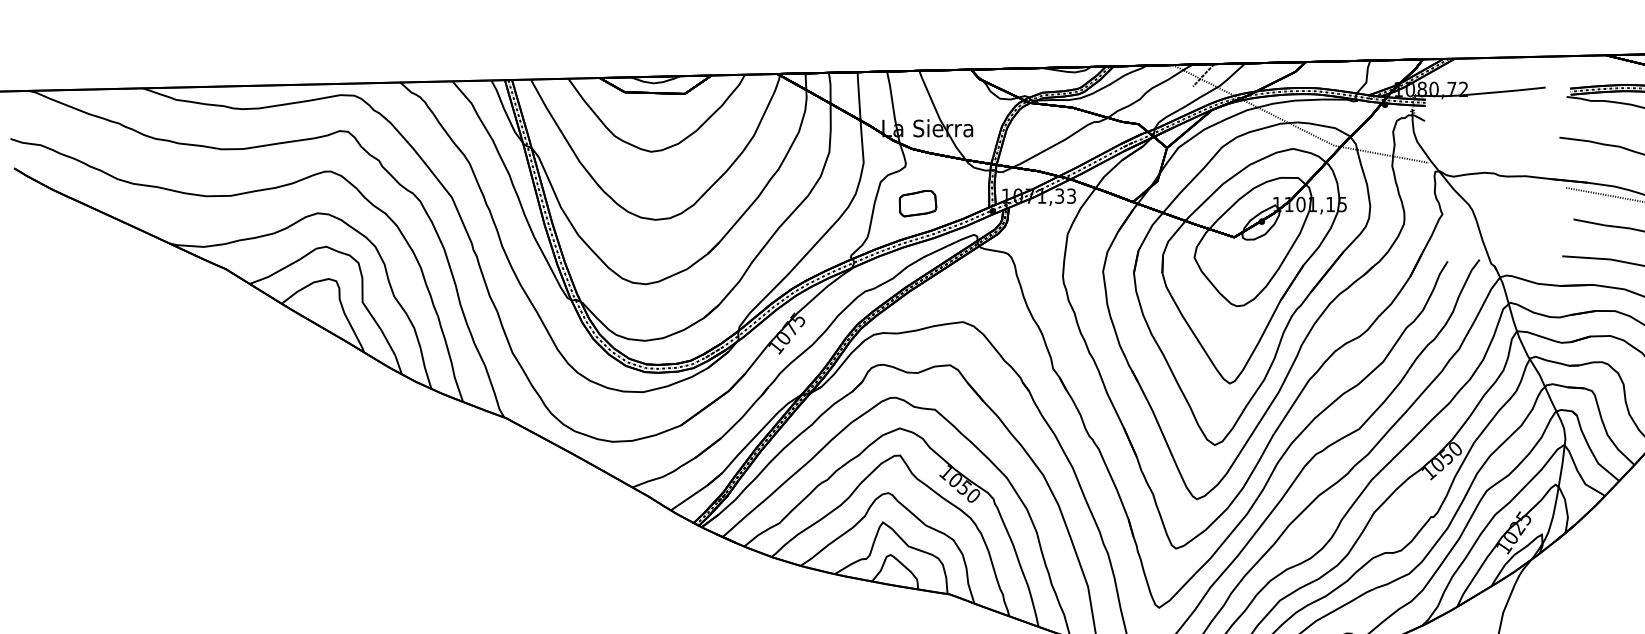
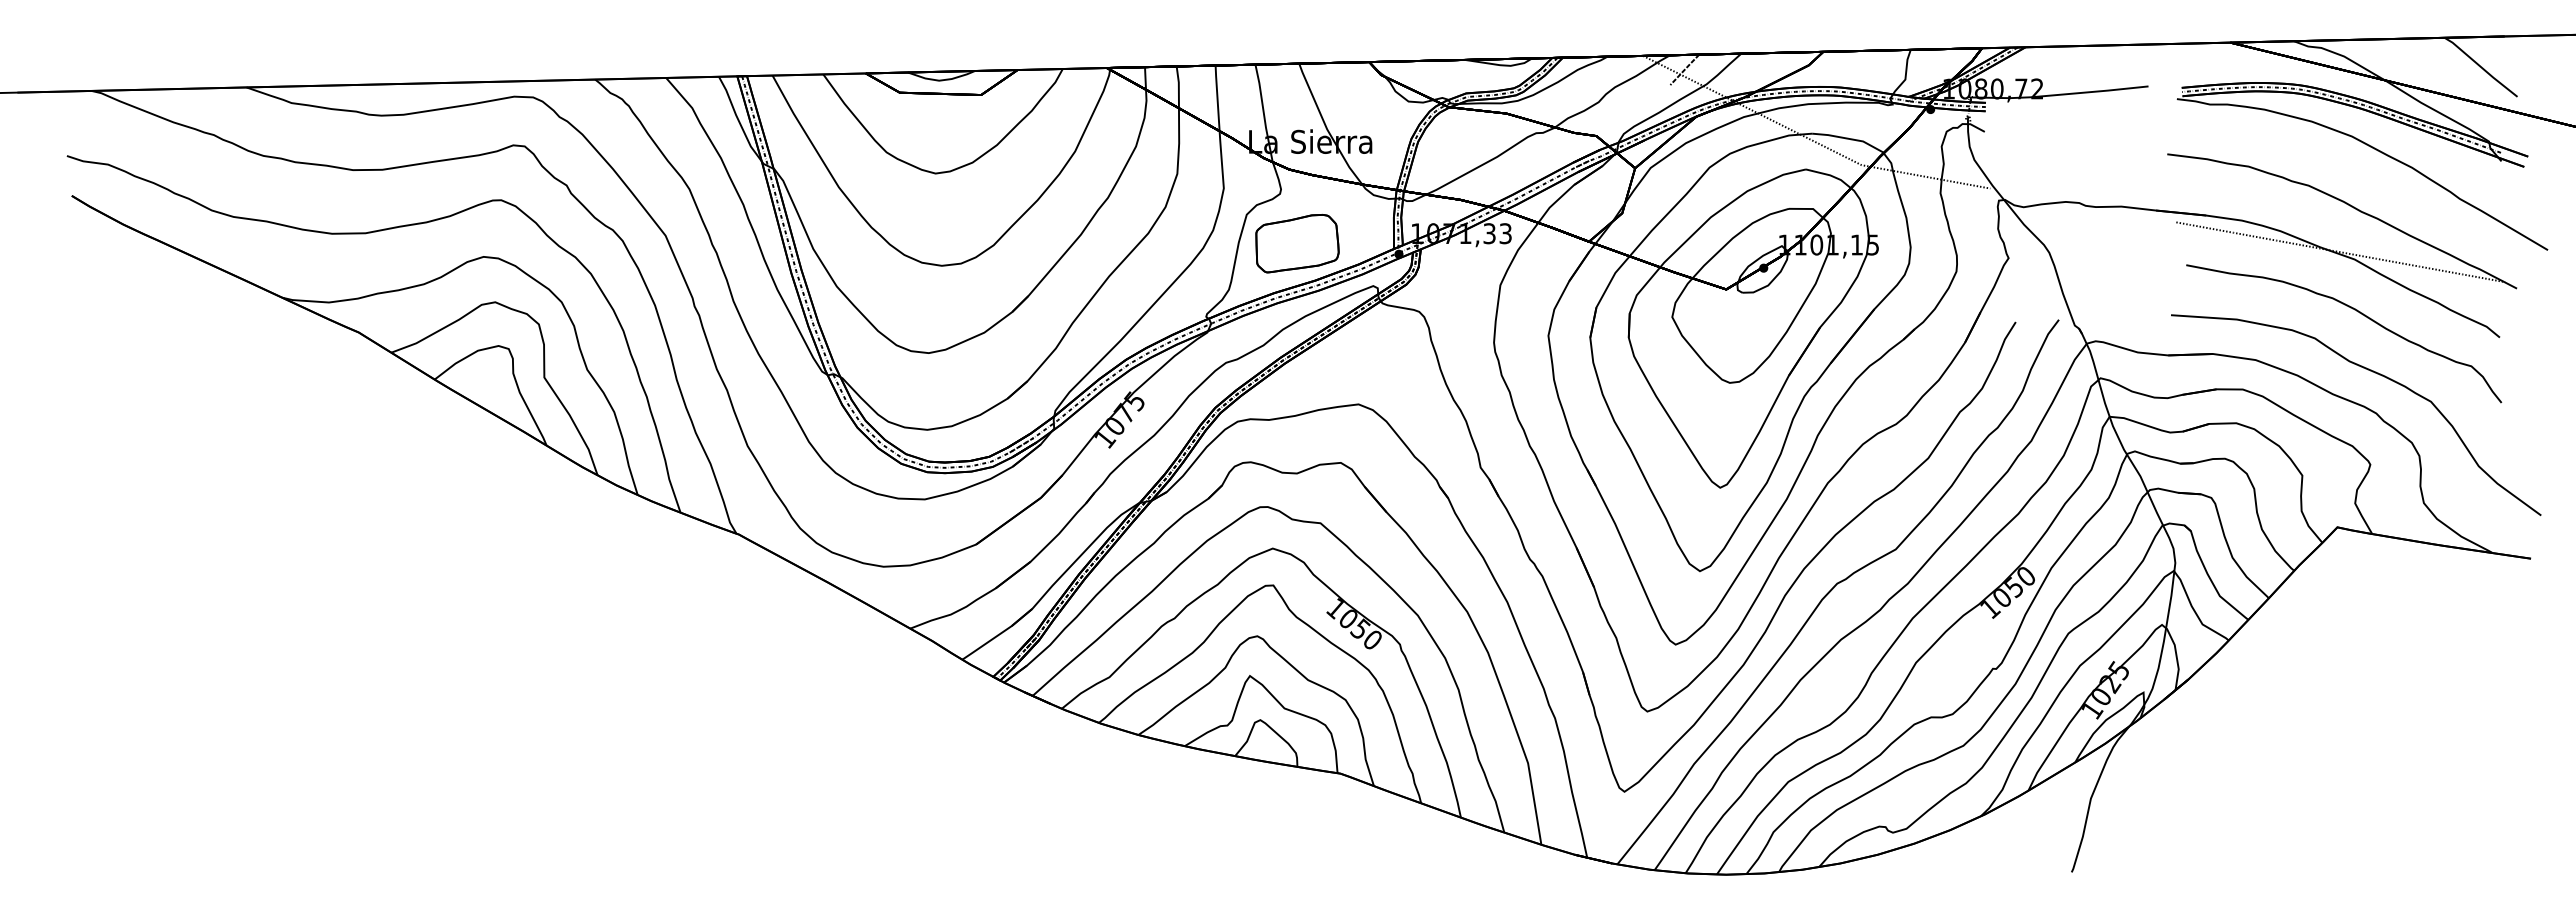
part: (918, 203) -> (1297, 243), size x1.67

